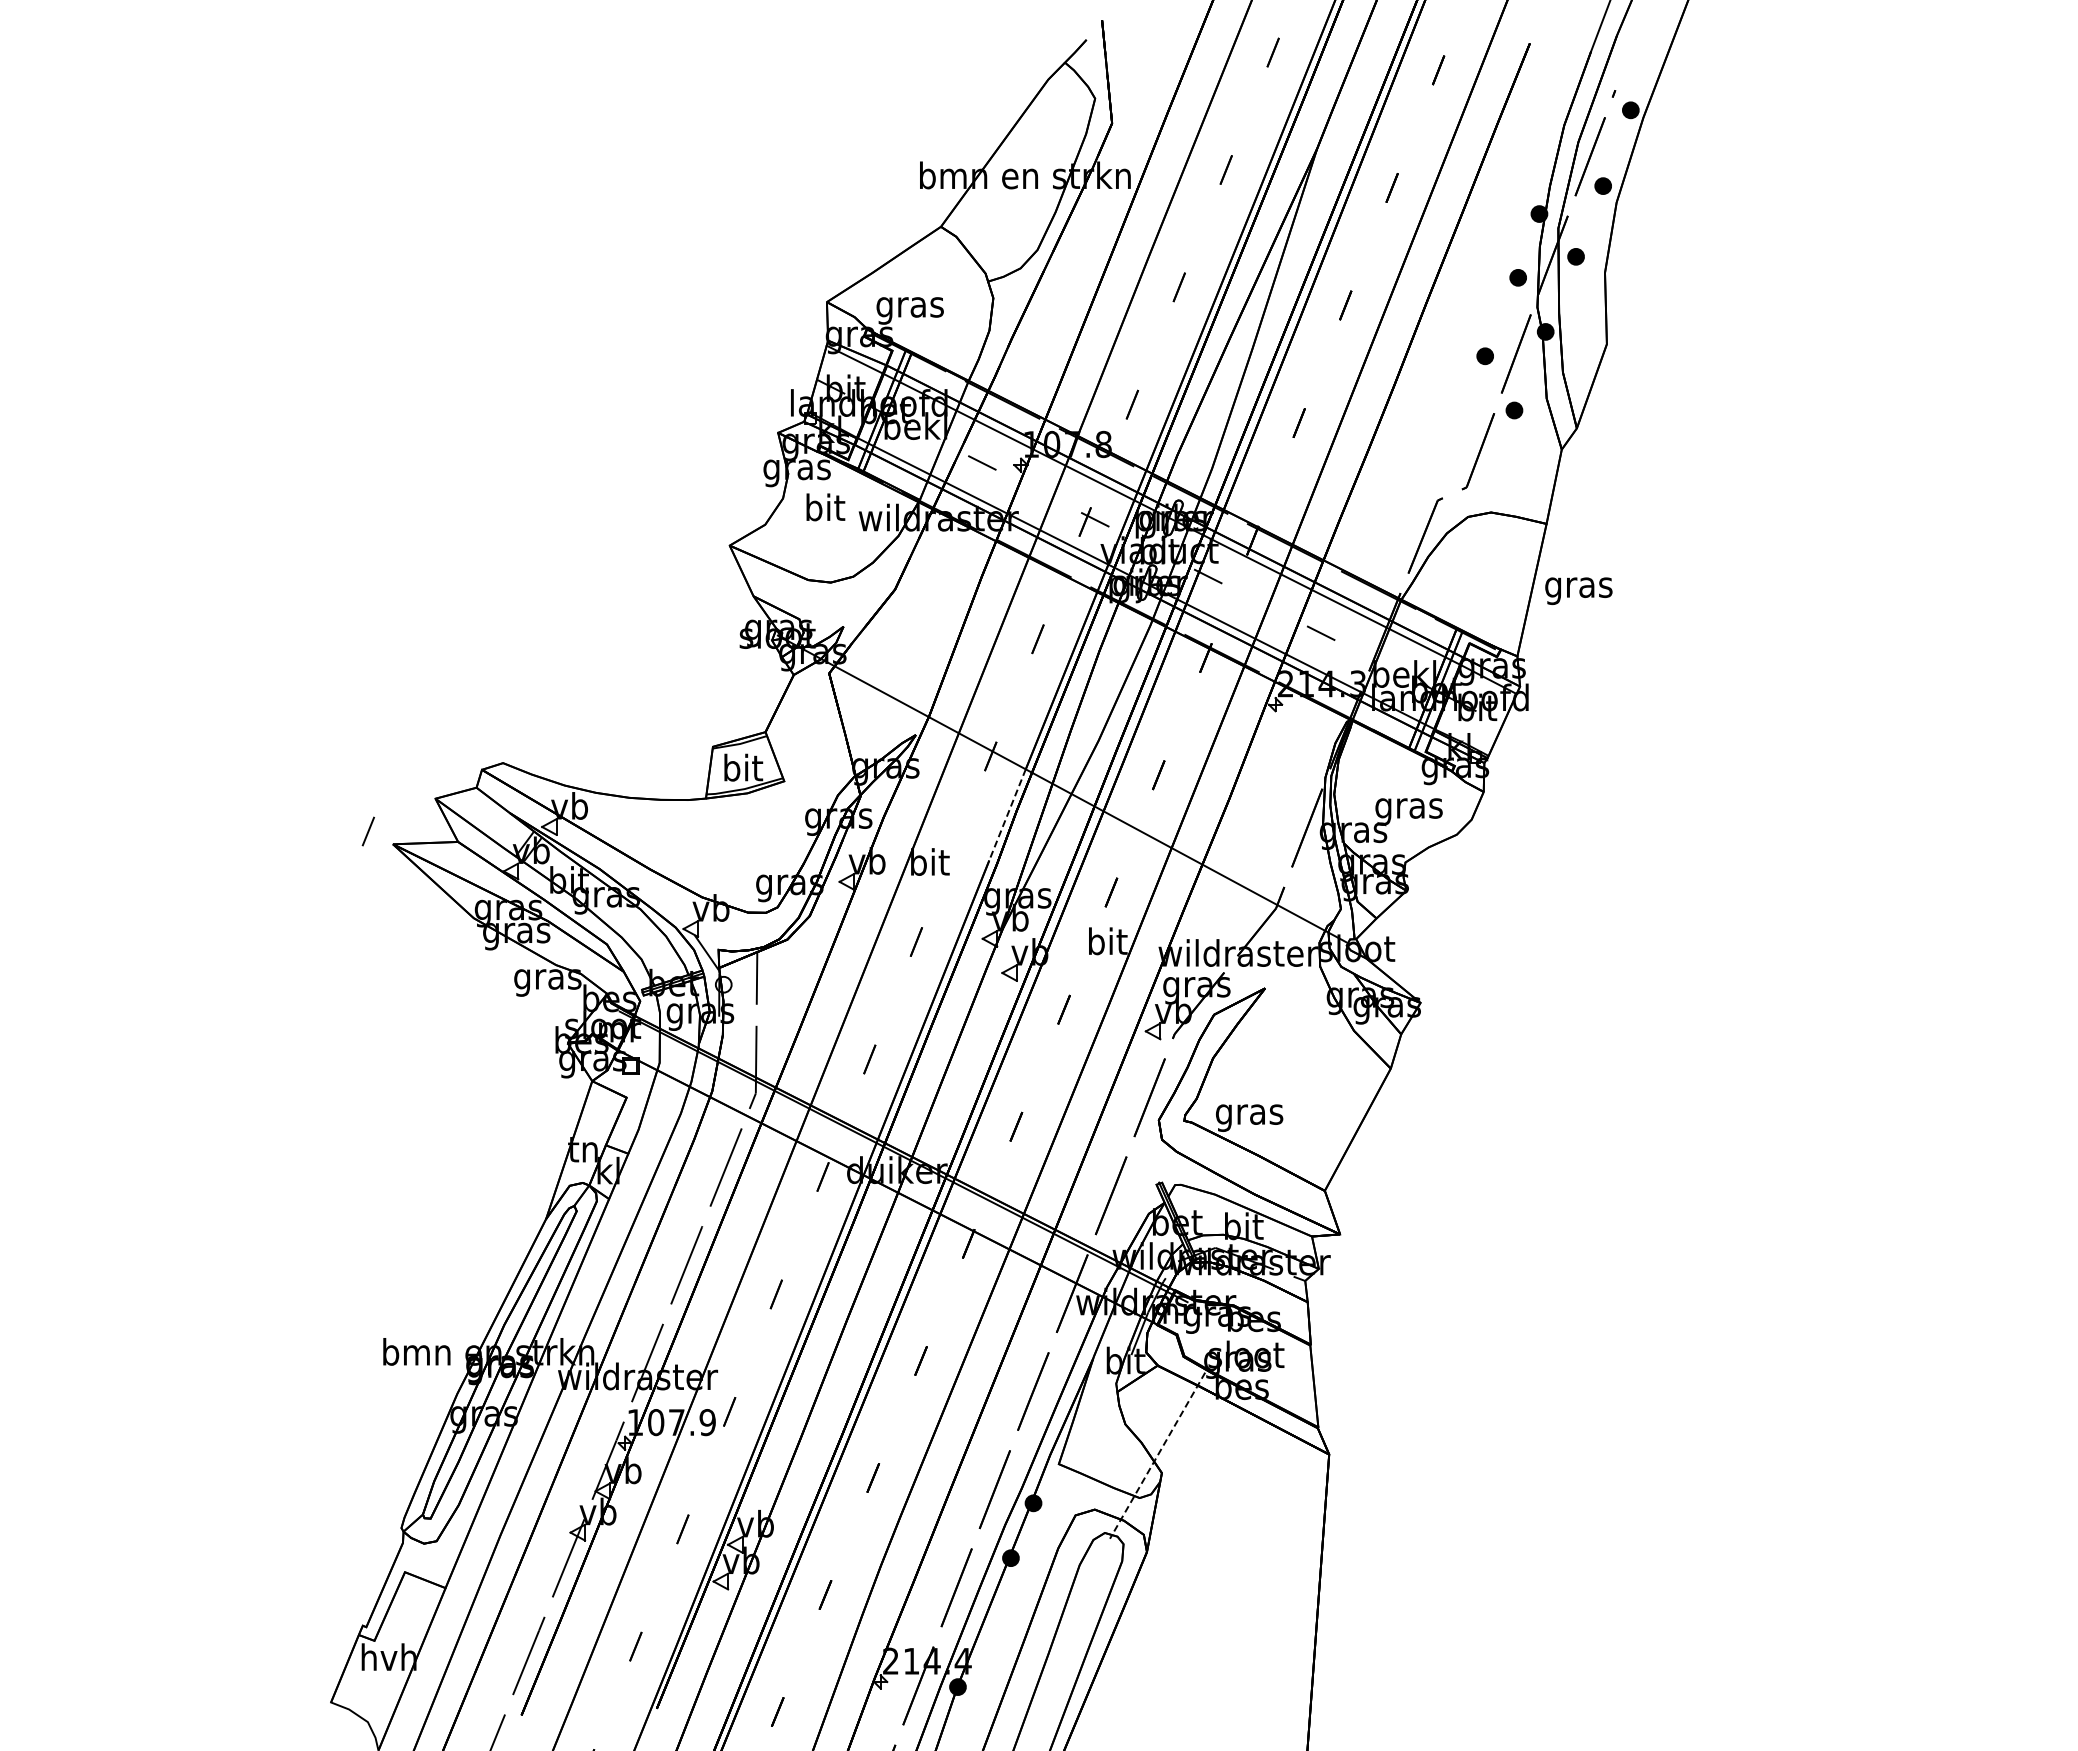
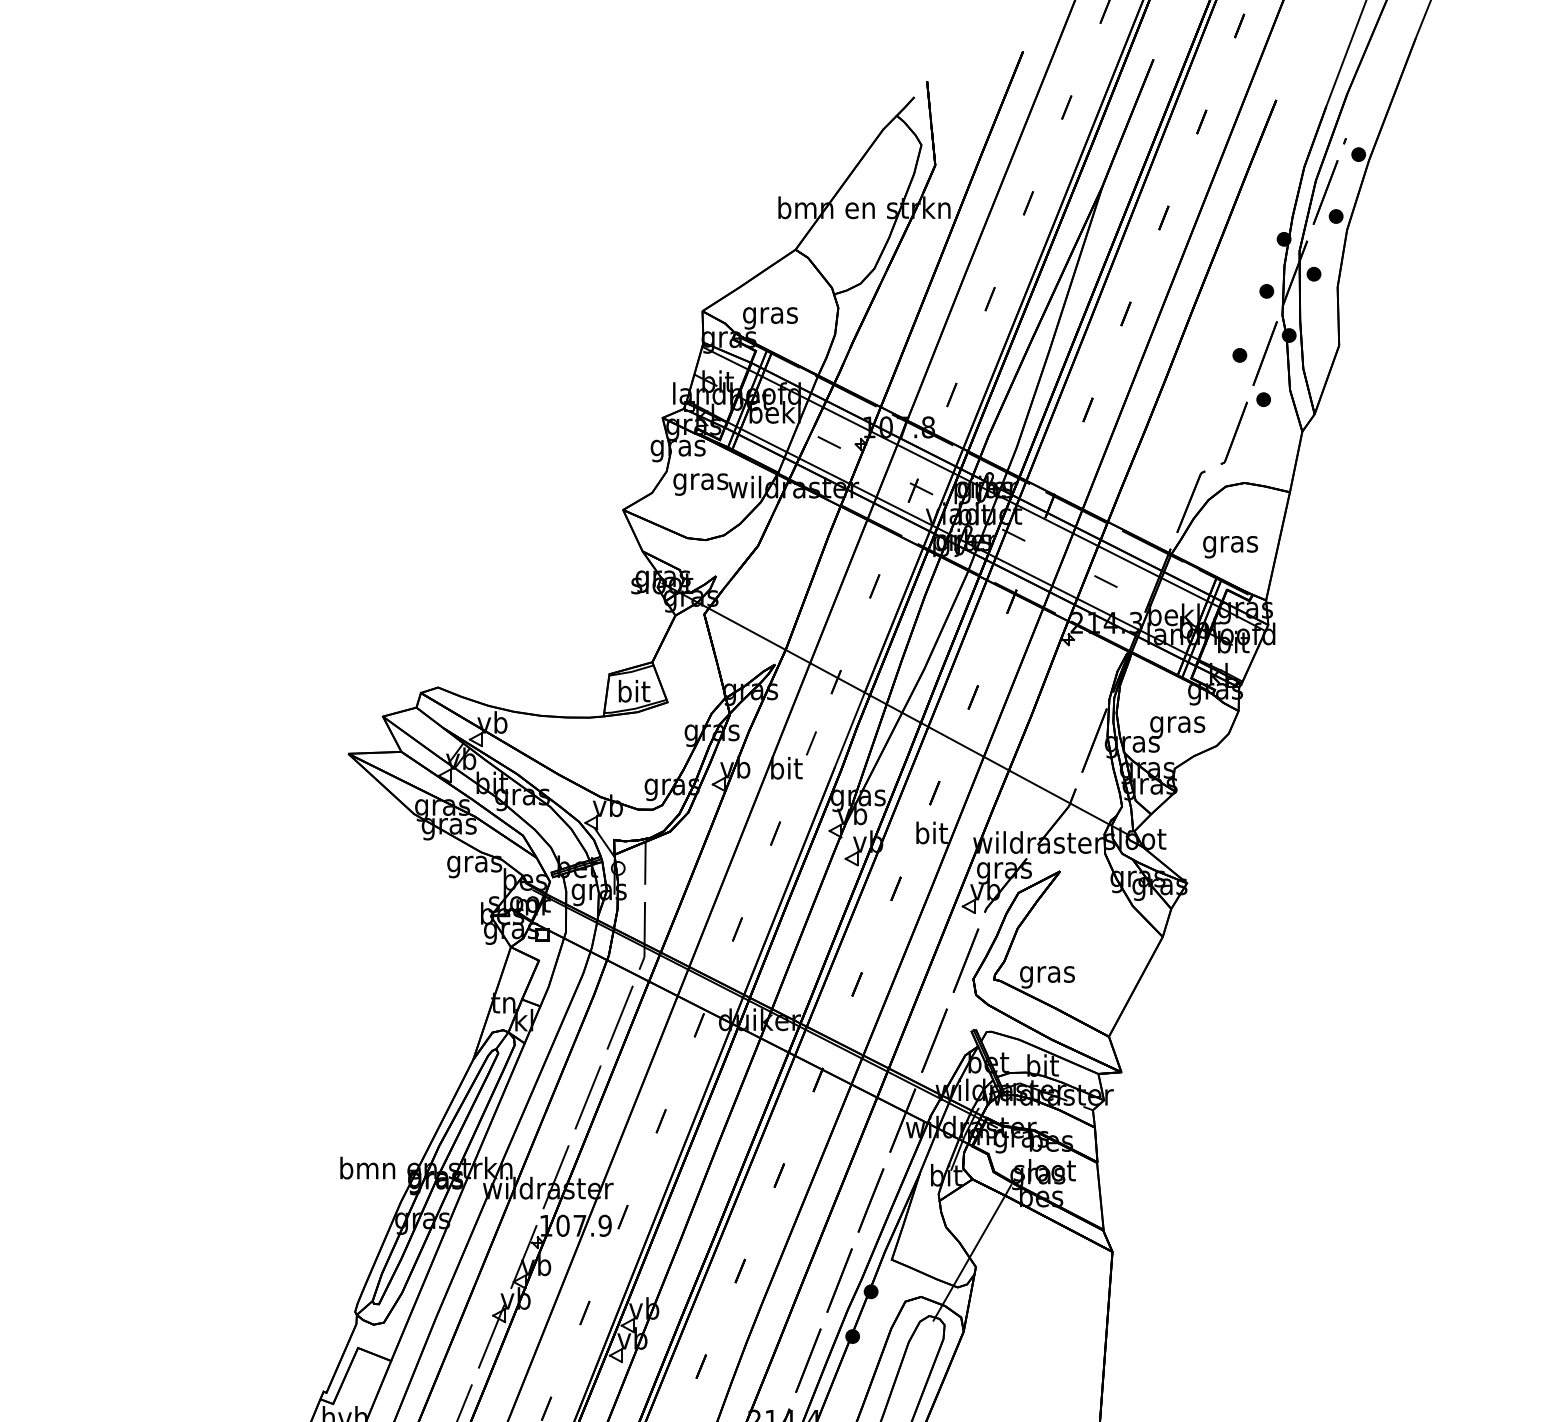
text: (824, 510) -> (700, 481), bit -> gras
text: (1578, 590) -> (1230, 546), moved
line: (1007, 815) -> (849, 730), dashed -> solid
line: (367, 831) -> (810, 743), moved
line: (1157, 1455) -> (972, 1252), dashed -> solid

